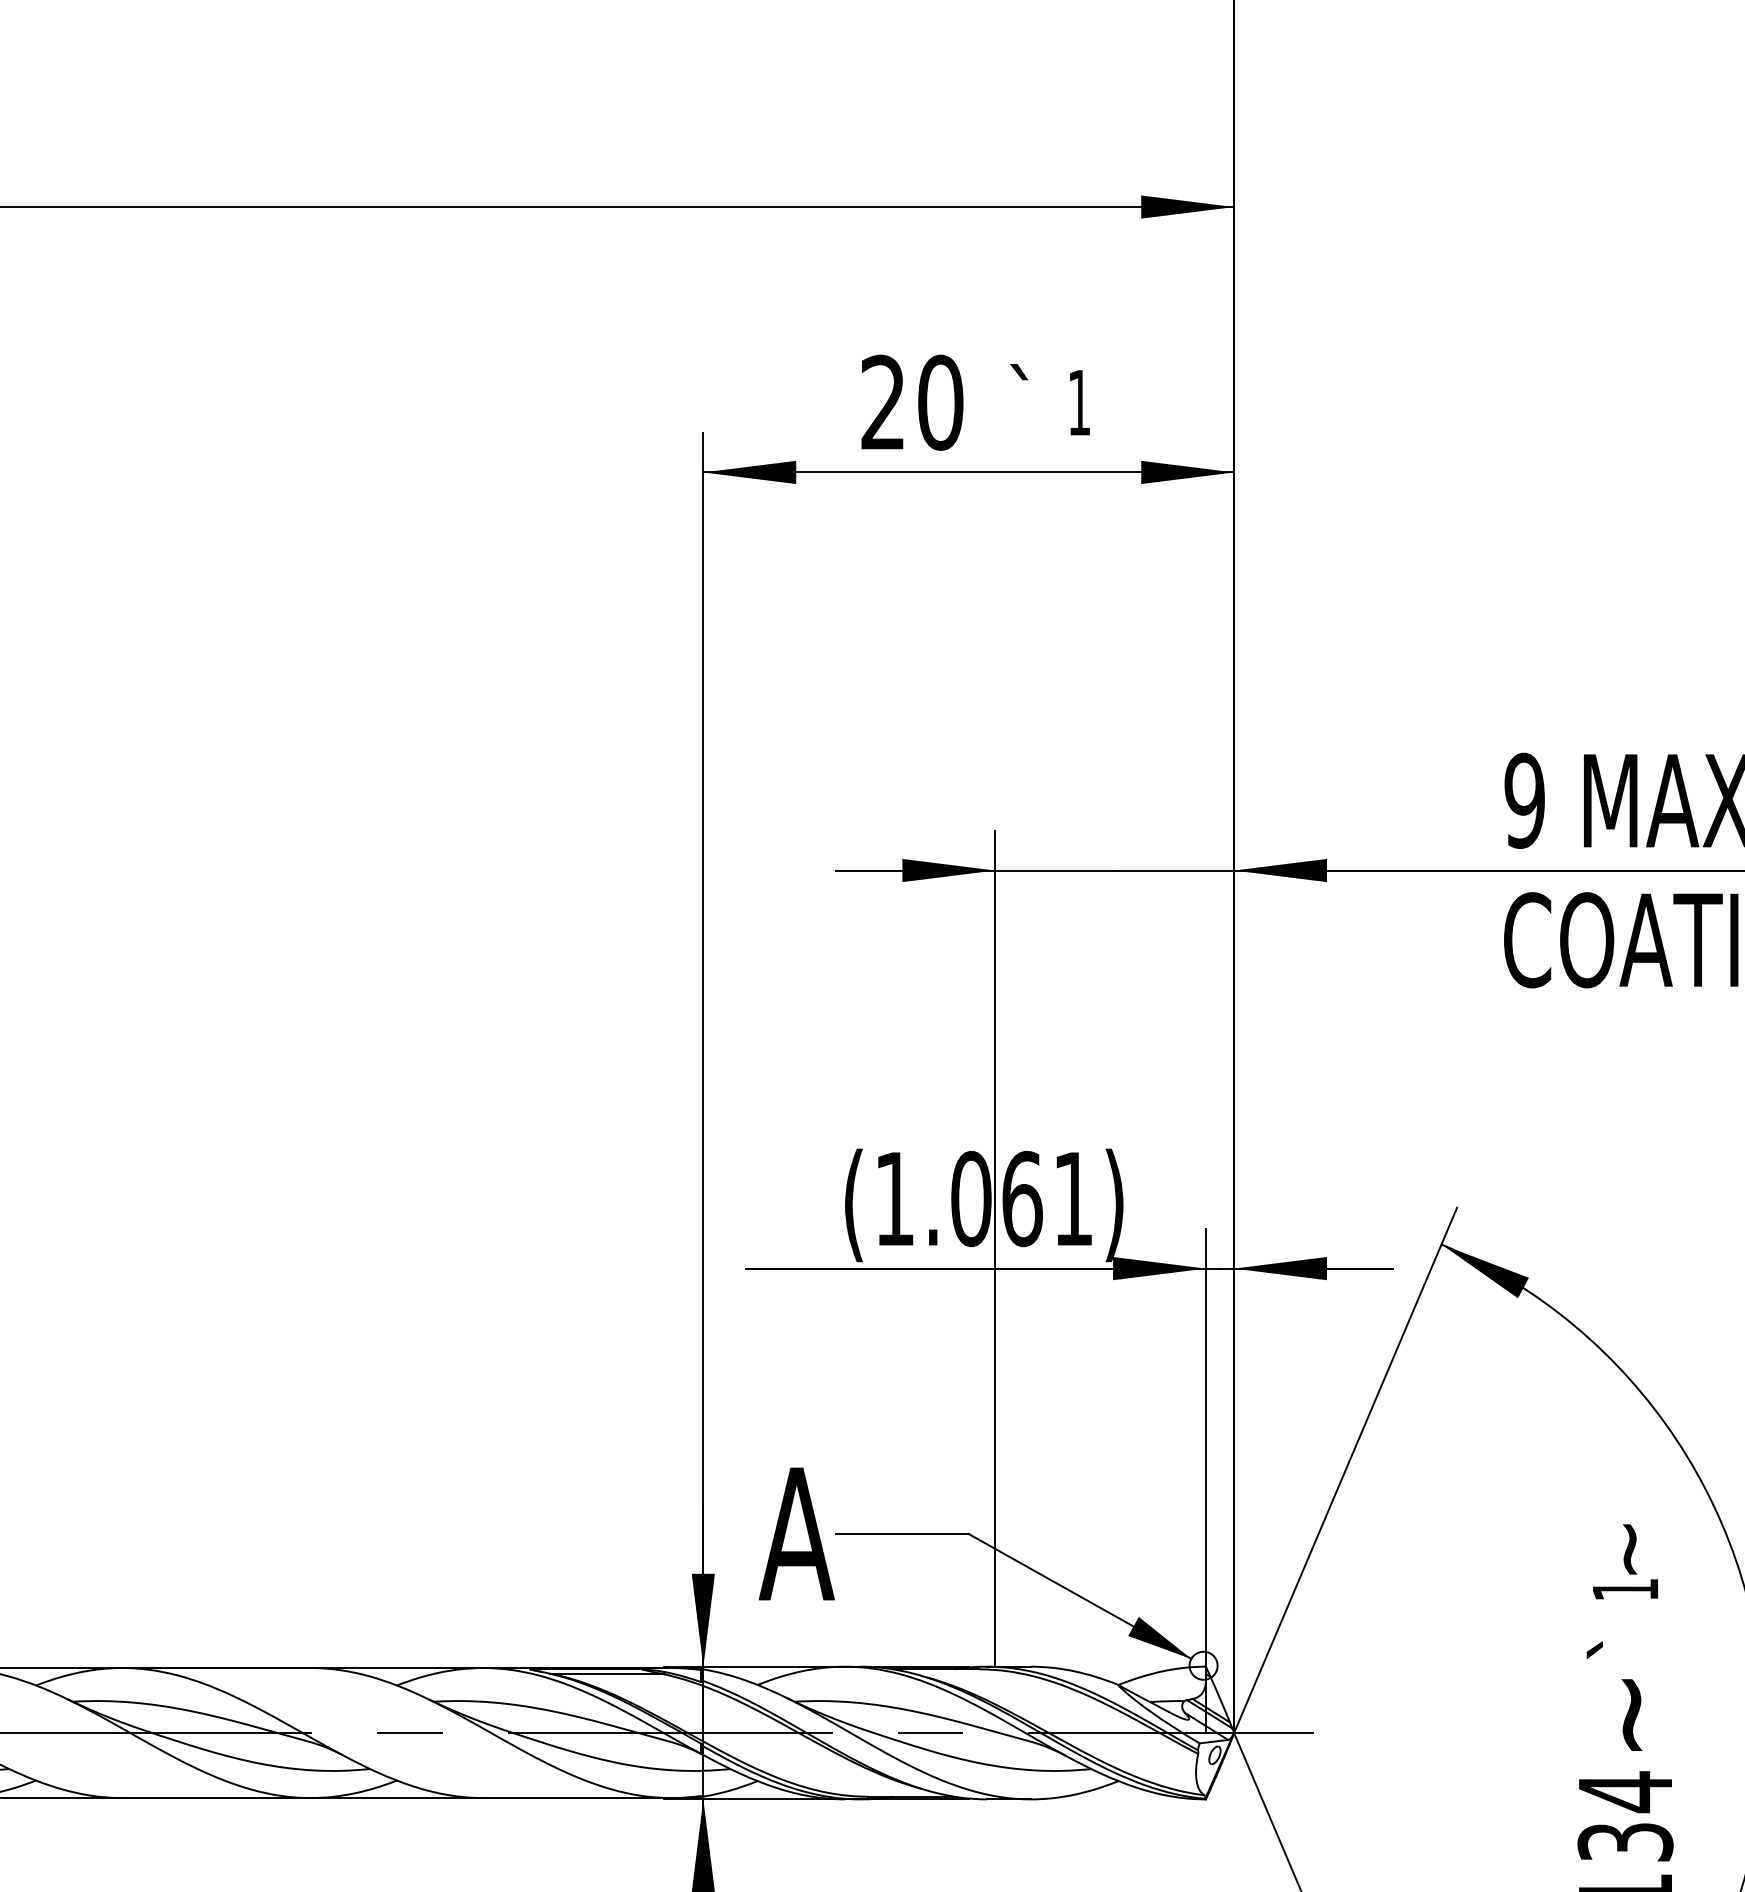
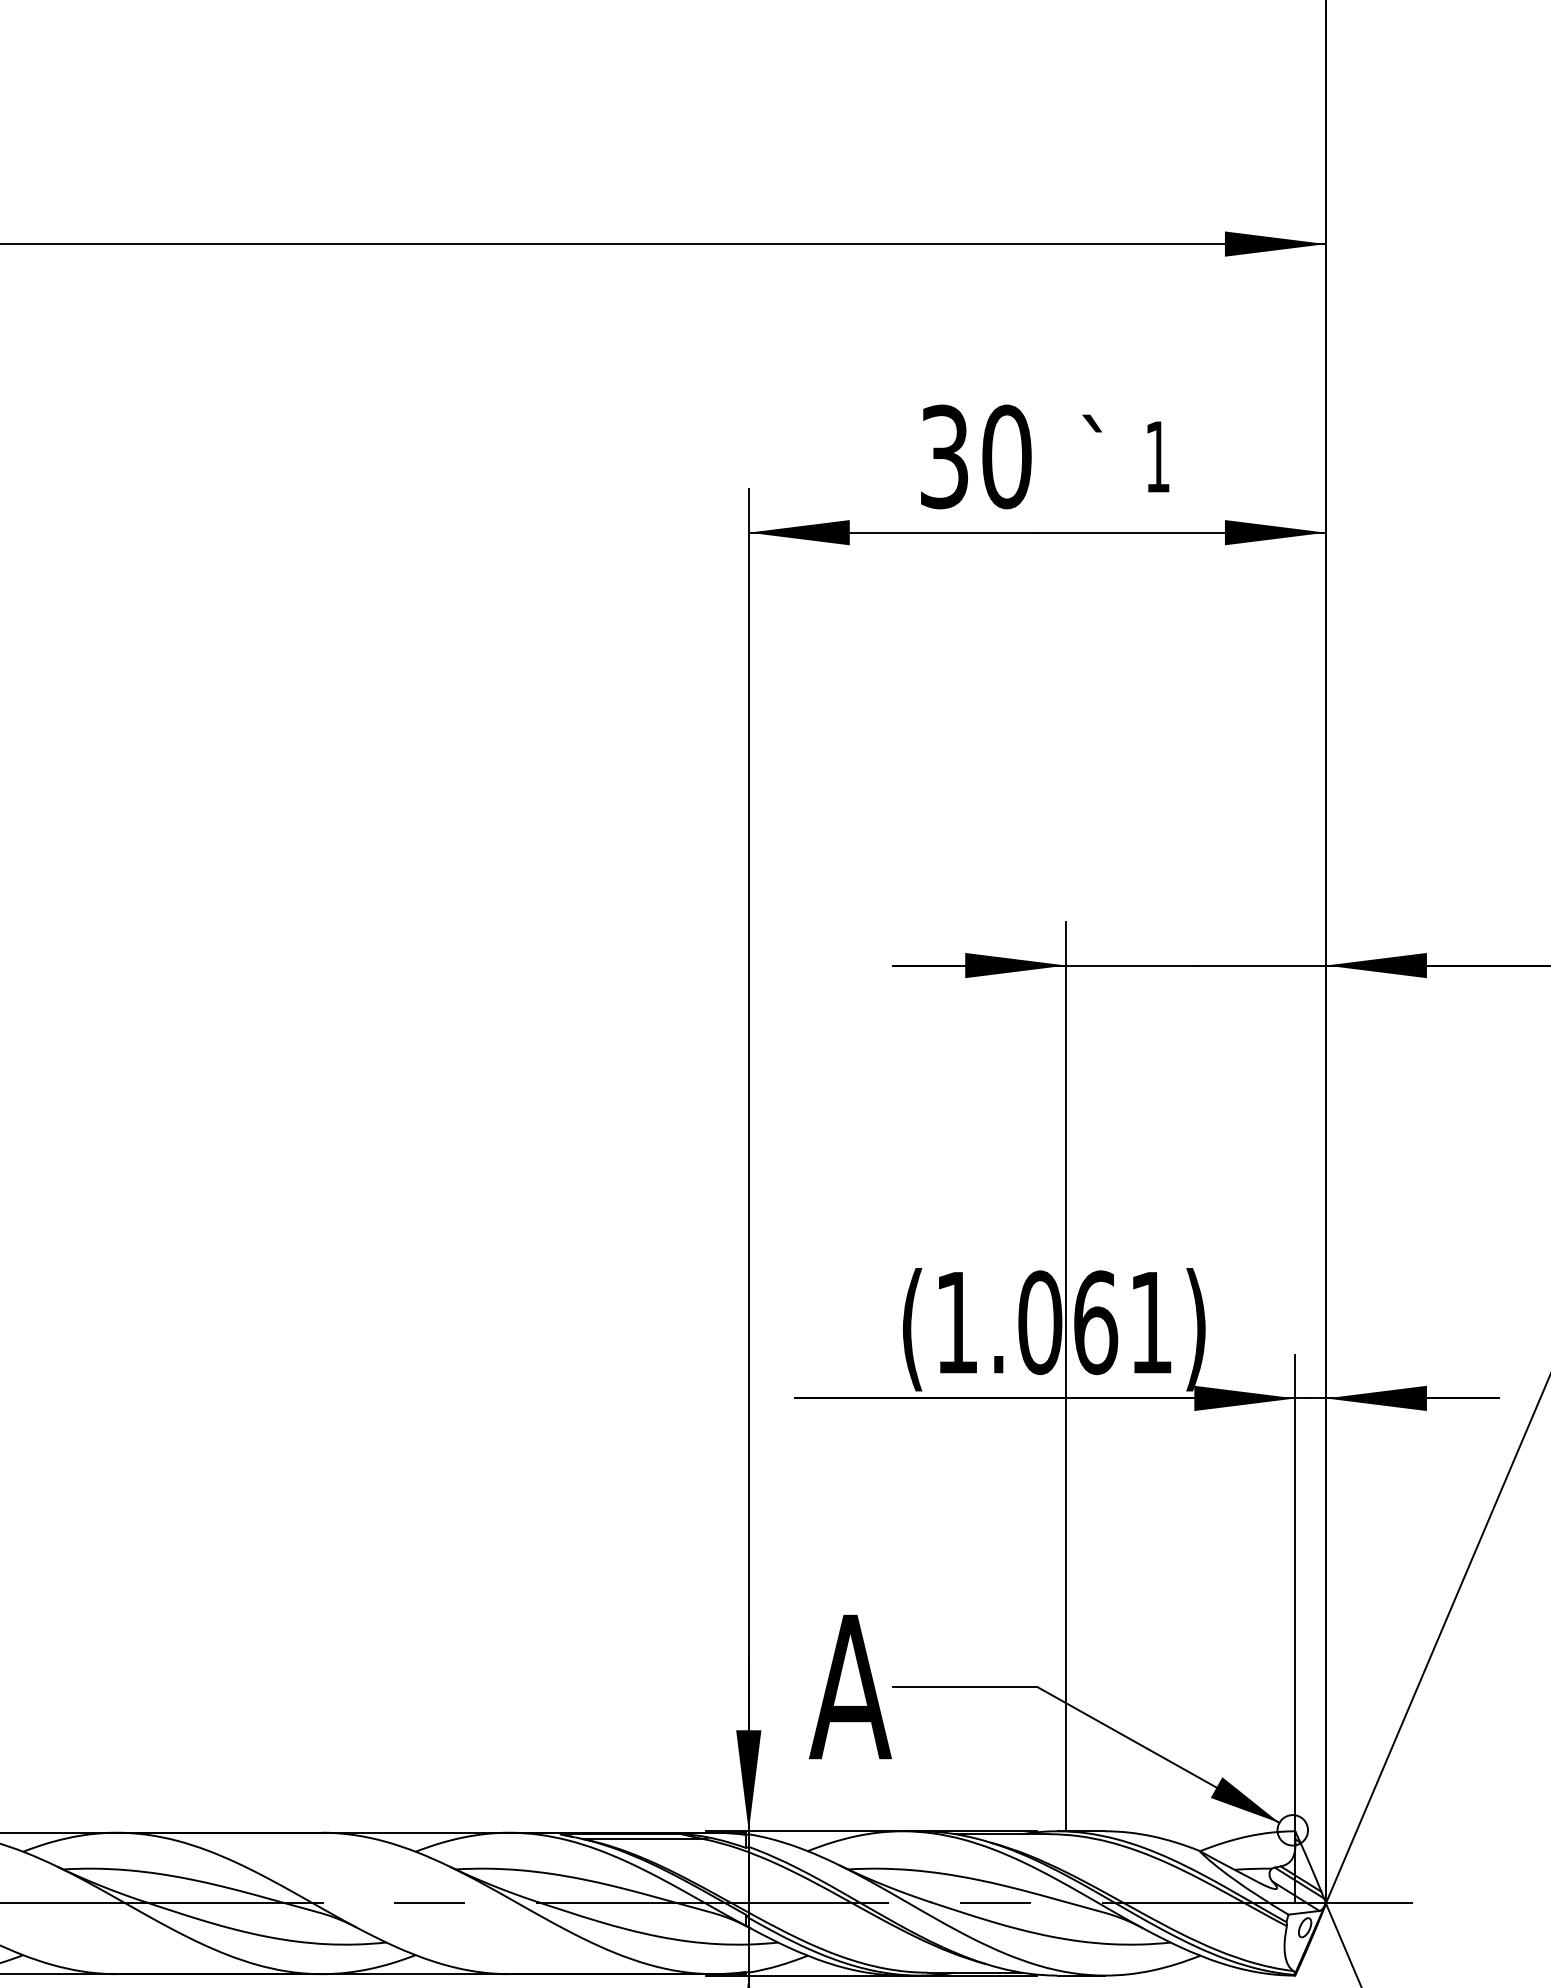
text: (882, 402) -> (943, 456), 20 -> 30

